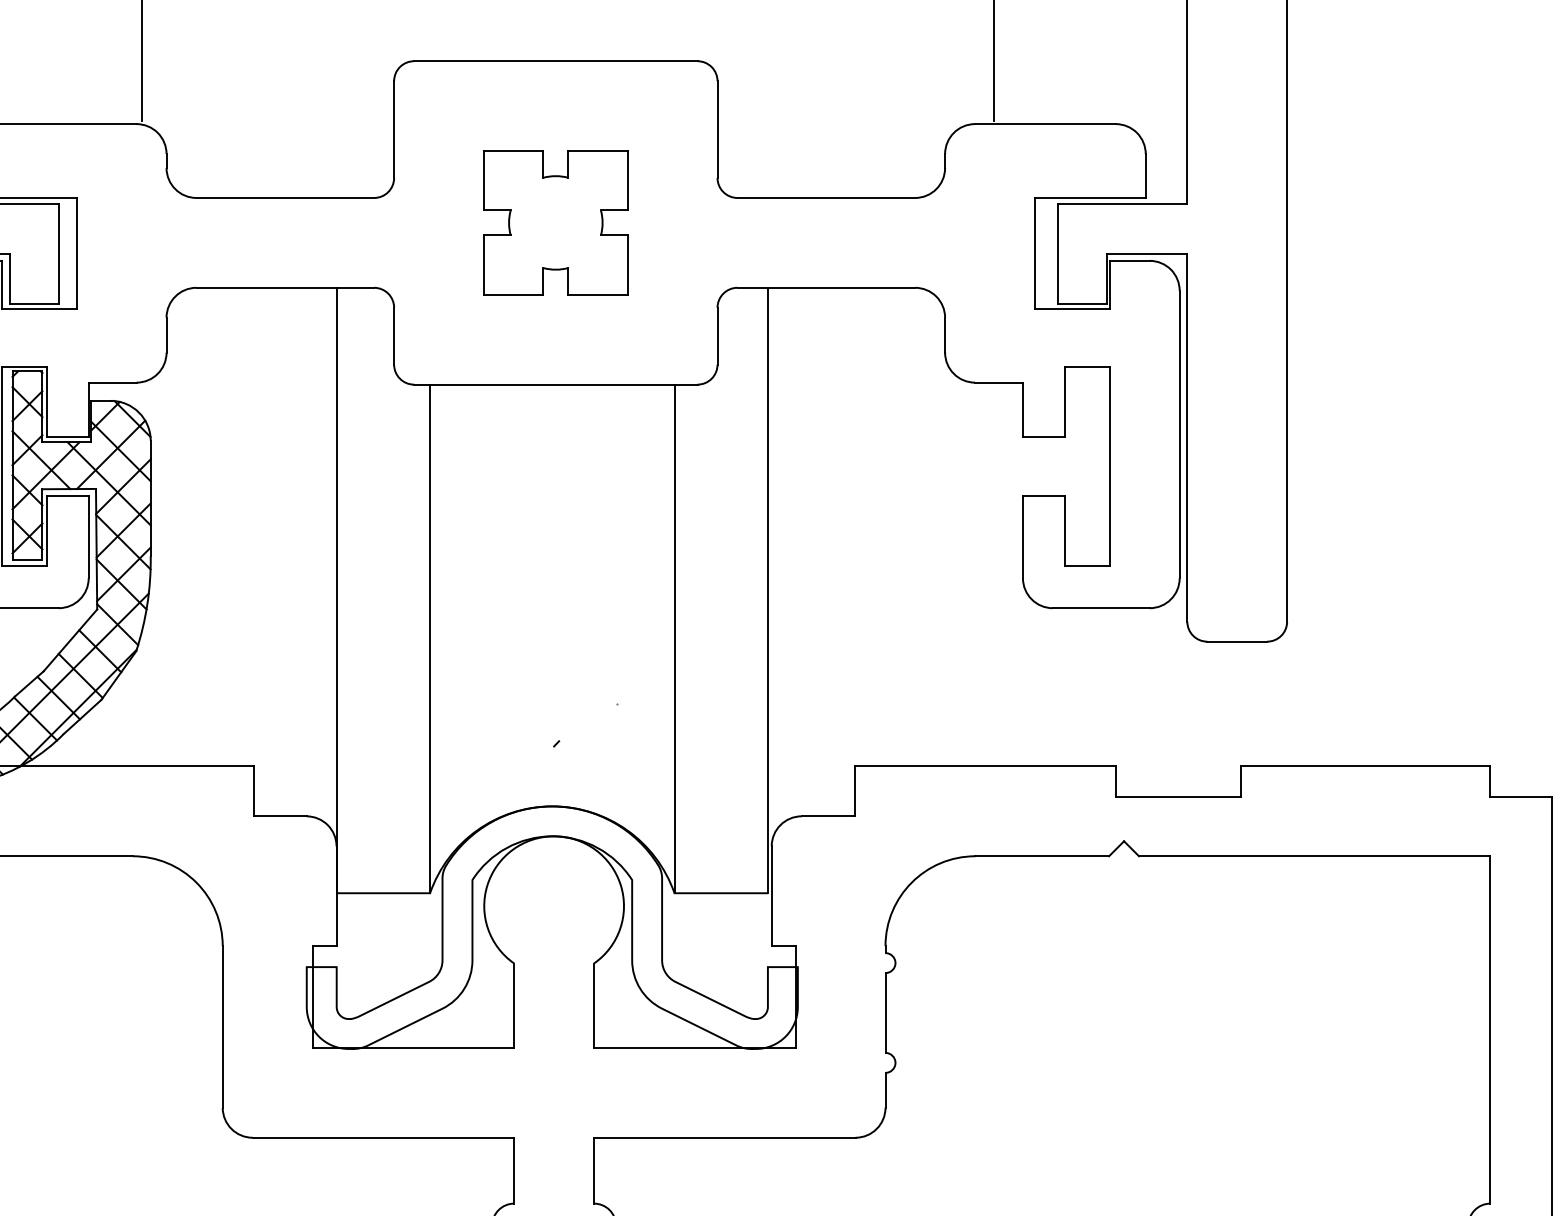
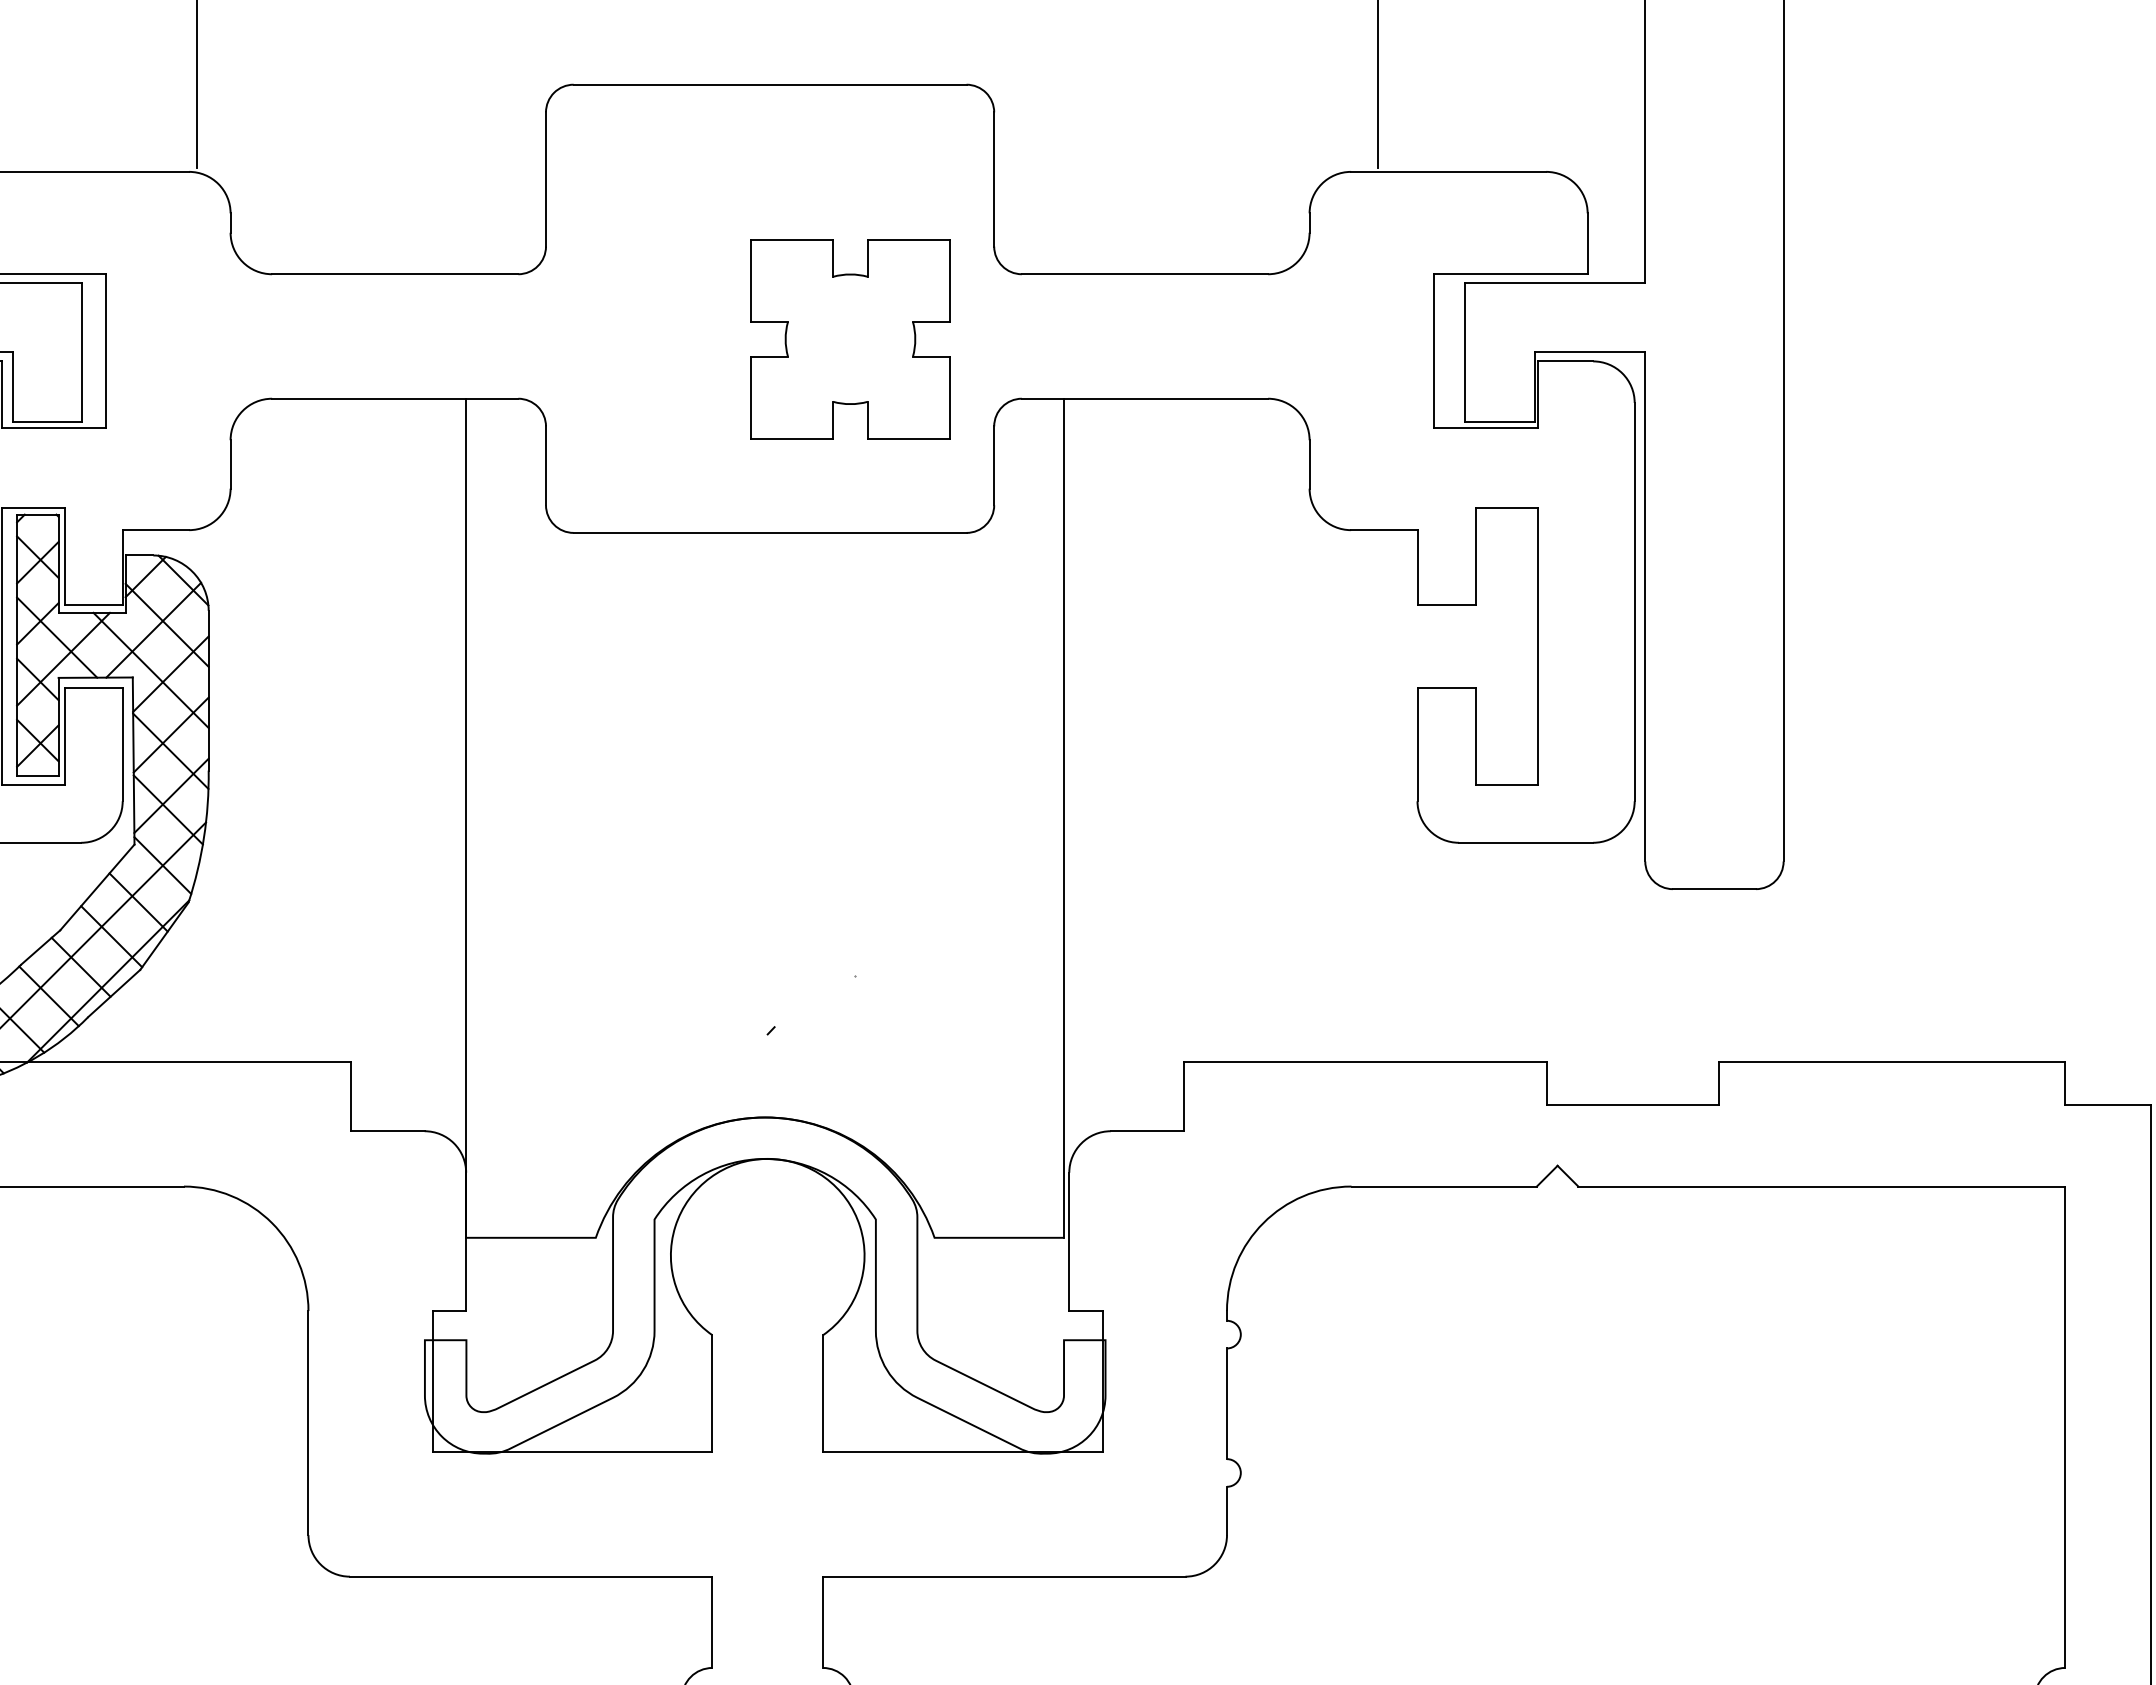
part: (555, 222) -> (850, 338), moved
line: (430, 638) -> (596, 884), removed
line: (674, 638) -> (934, 884), removed

